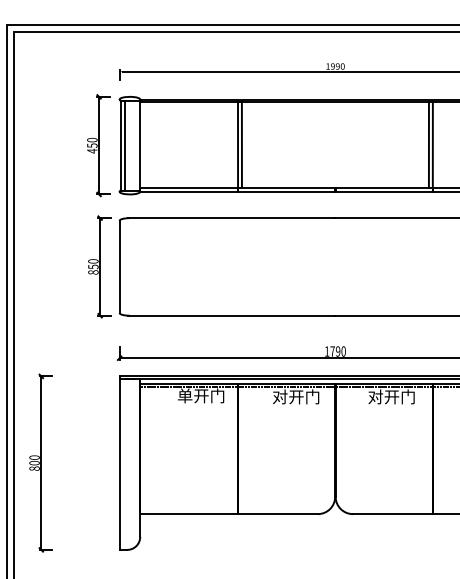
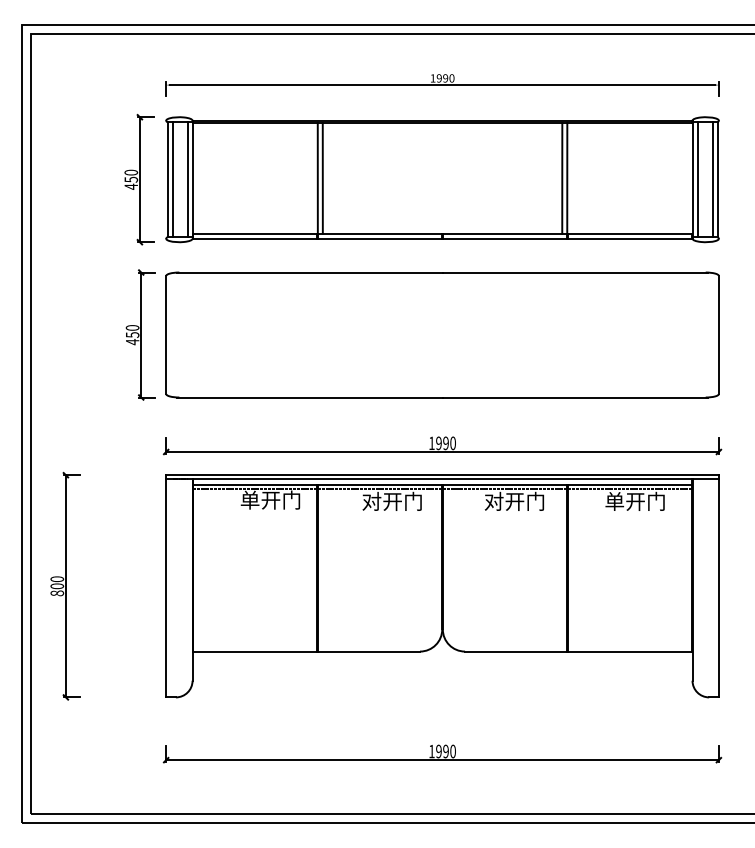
line: (136, 145) -> (187, 179), added
text: (93, 272) -> (132, 342), 850 -> 450
text: (332, 351) -> (438, 443), 1790 -> 1990

